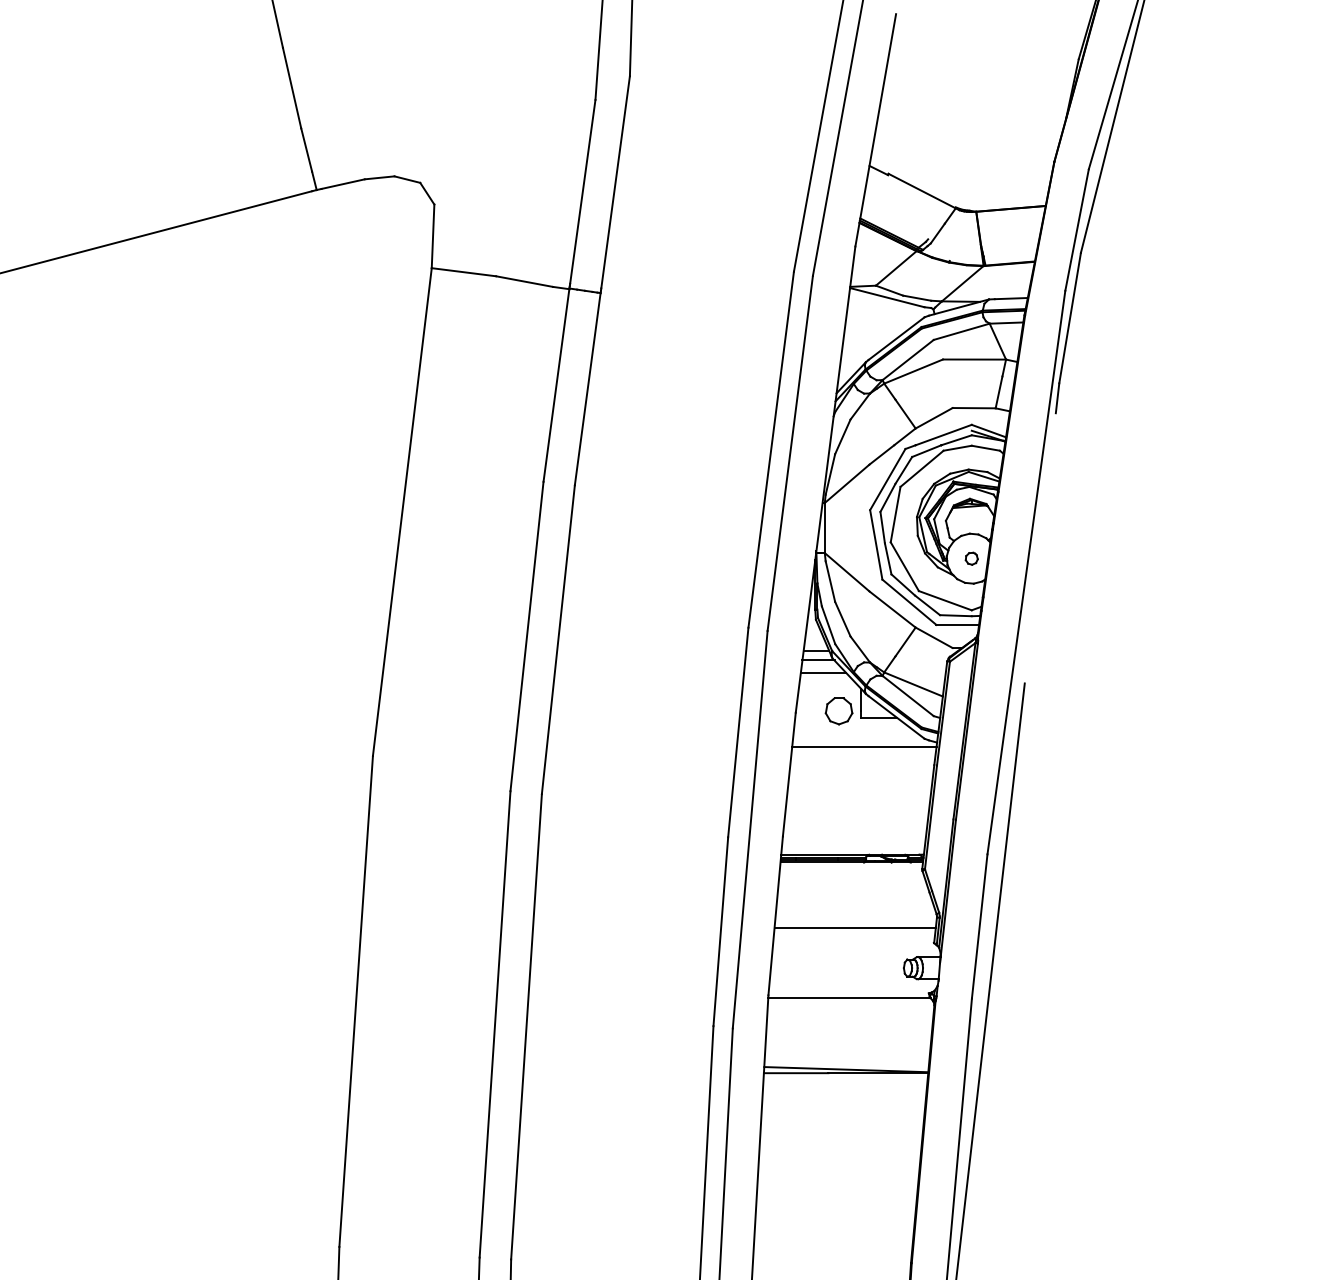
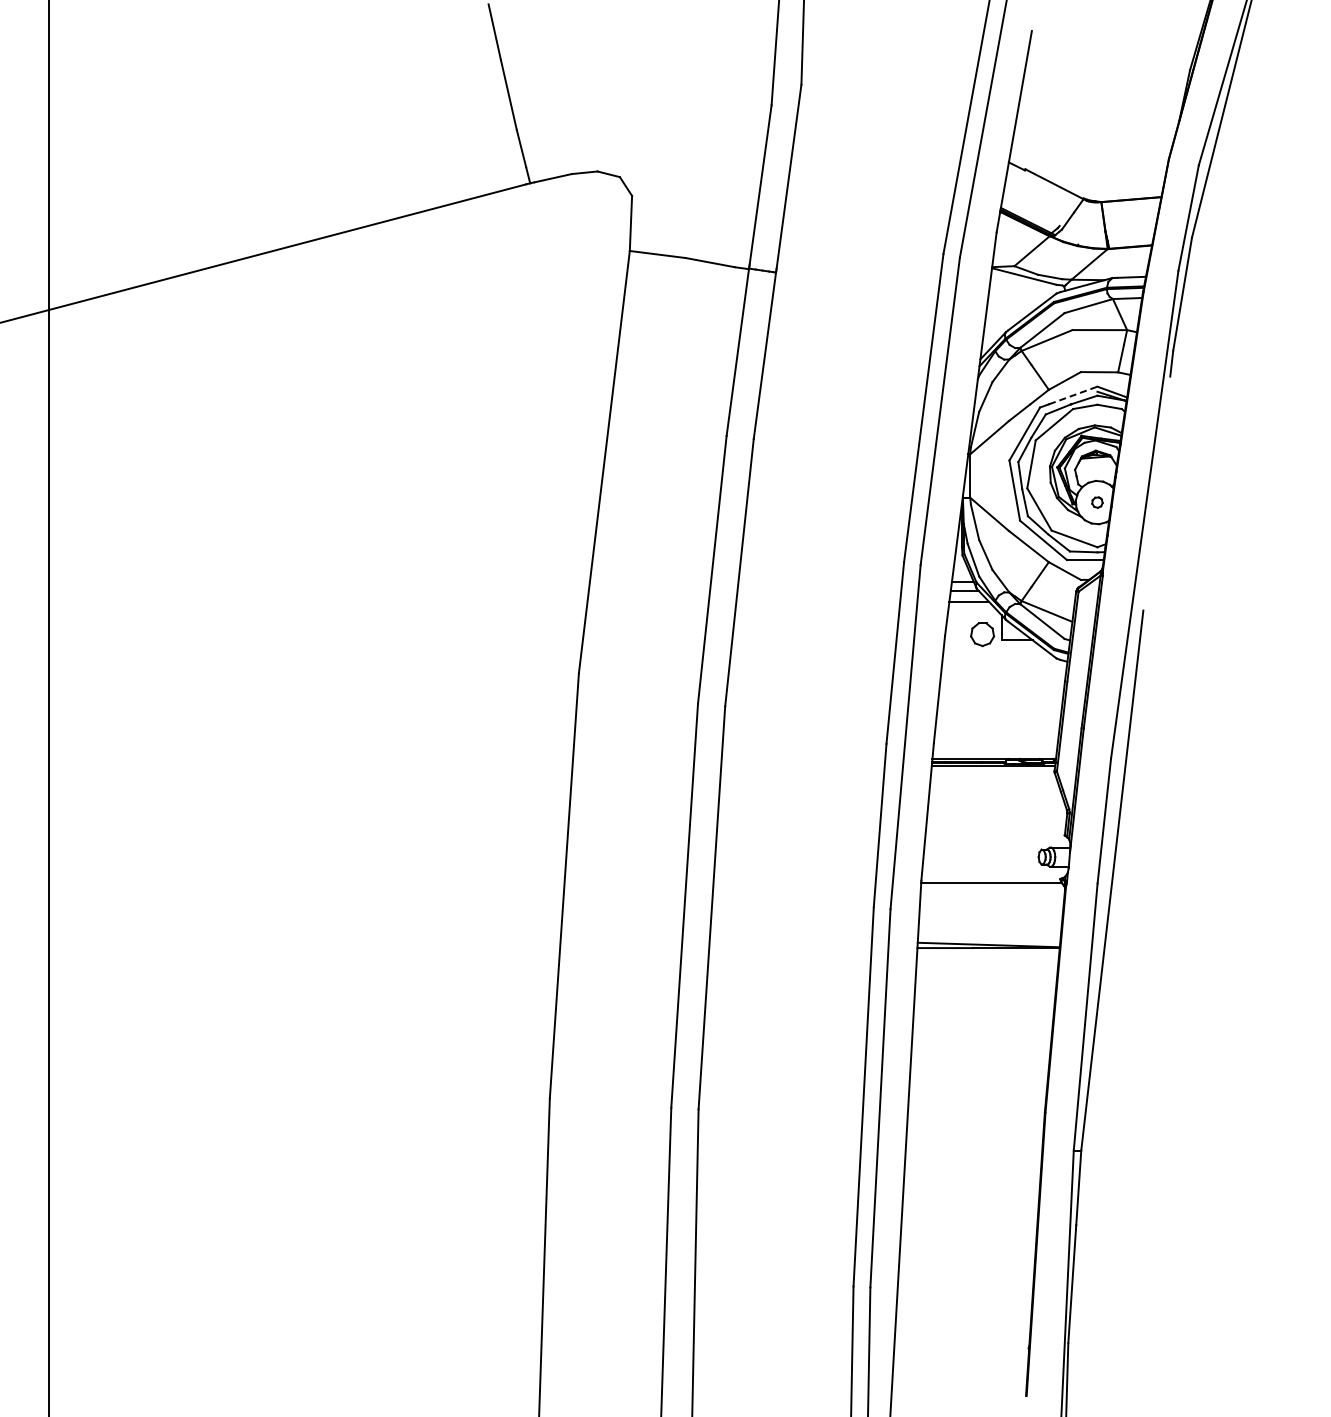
line: (944, 435) -> (1073, 395), solid -> dashed
line: (863, 746) -> (1003, 665), removed
line: (855, 928) -> (996, 822), removed

